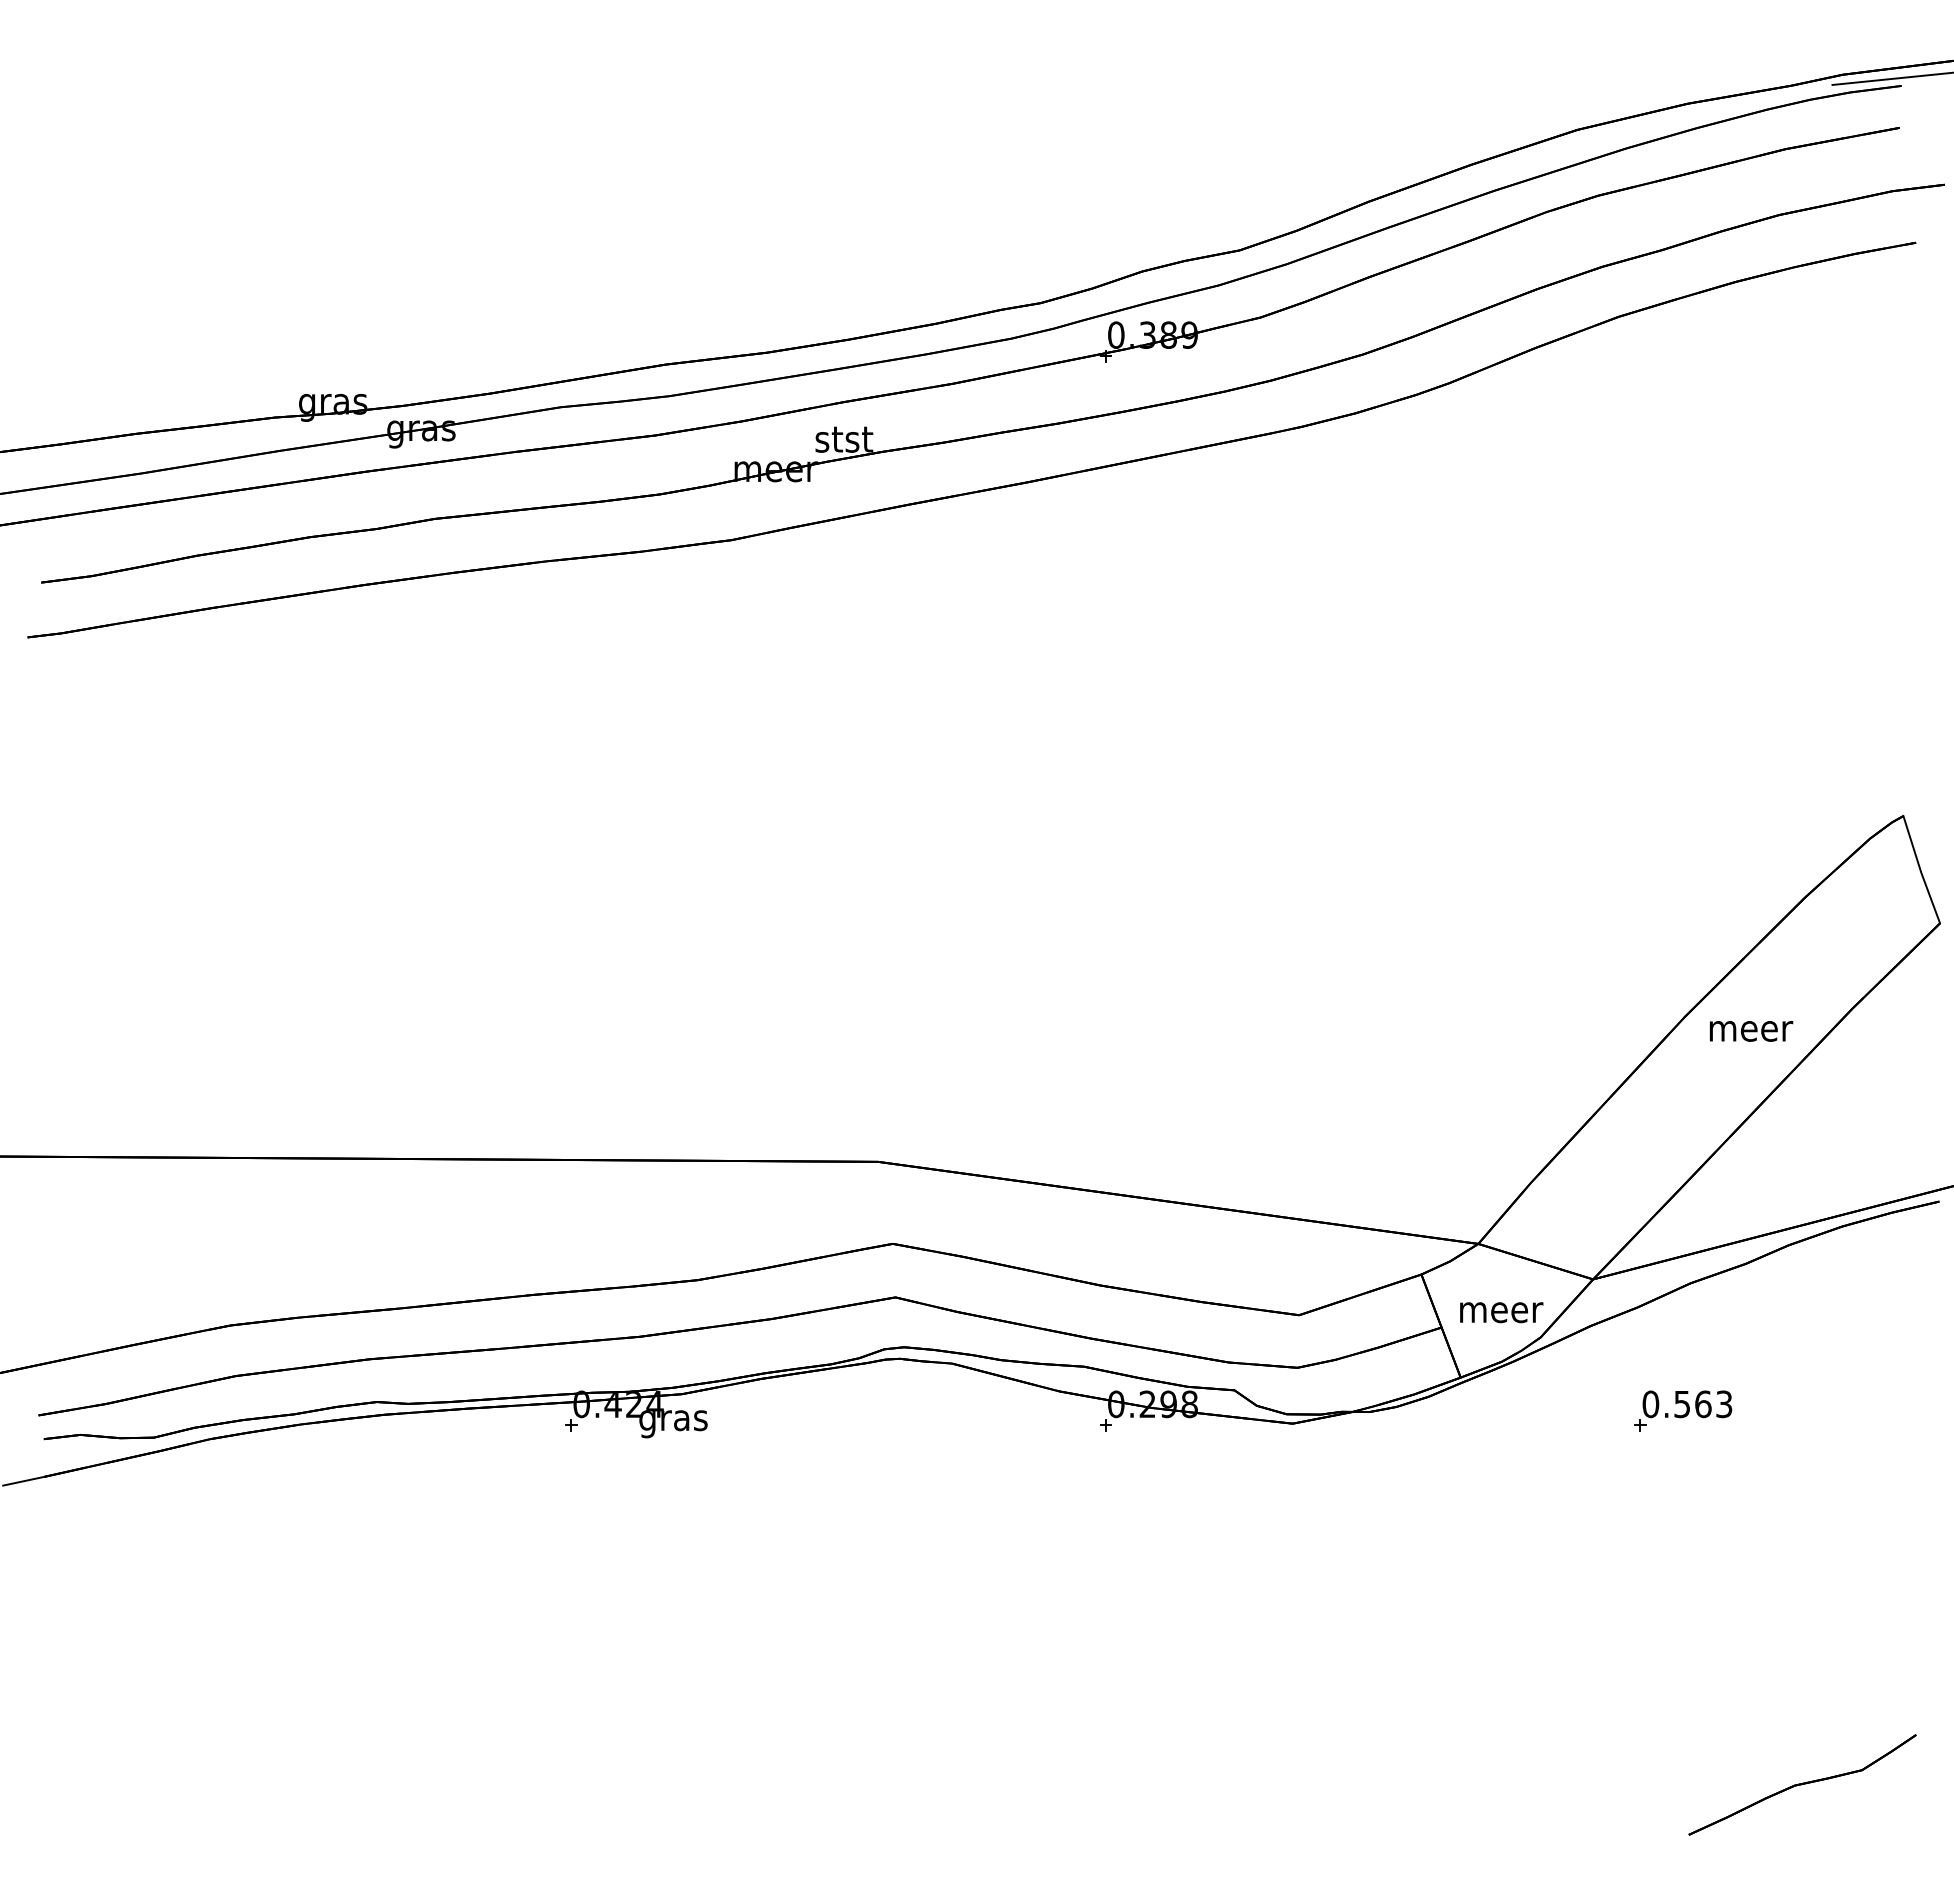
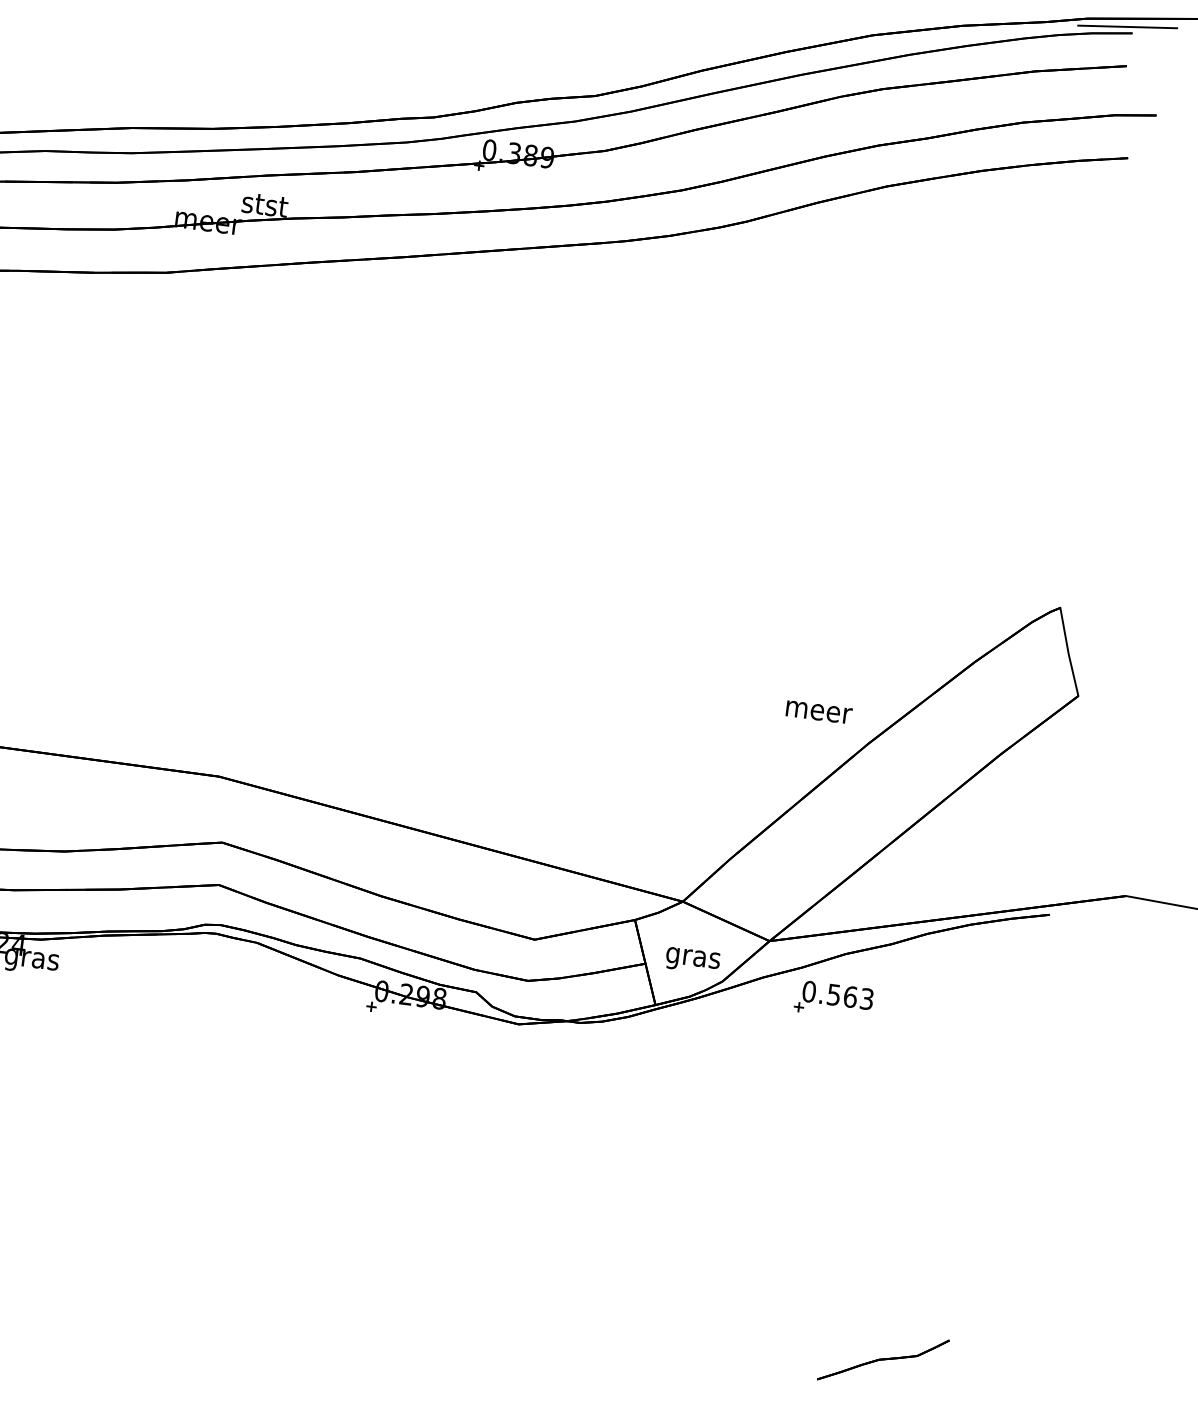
text: (1751, 1031) -> (819, 712), moved
text: (1501, 1316) -> (693, 961), meer -> gras
part: (1683, 1410) -> (834, 999), moved
part: (1802, 1784) -> (883, 1359), size x0.7

